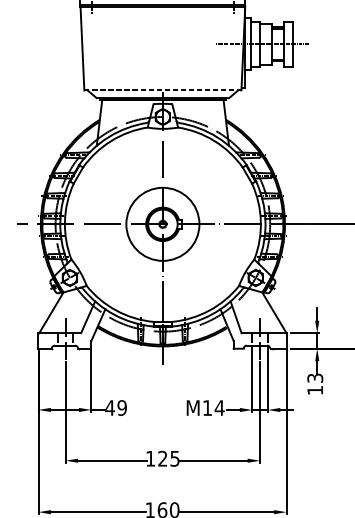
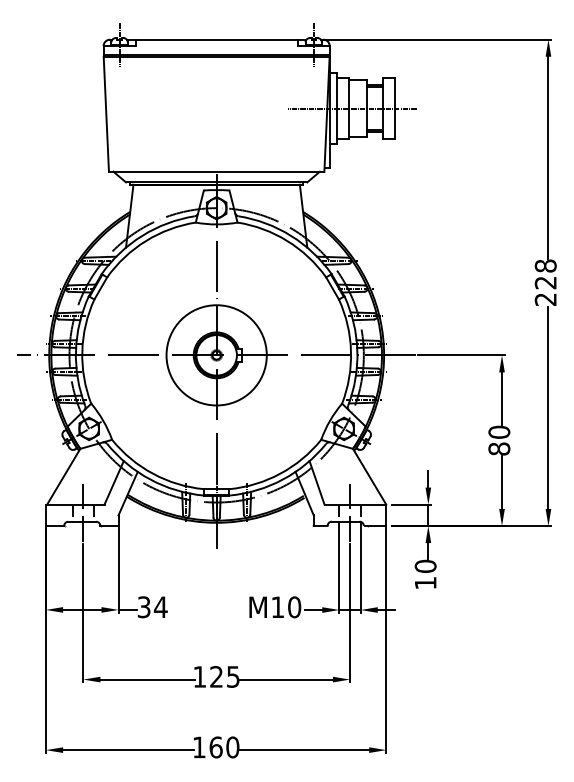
line: (162, 90) -> (216, 171), dashed -> solid
text: (315, 377) -> (425, 565), 13 -> 10
text: (116, 408) -> (152, 607), 49 -> 34
text: (219, 408) -> (294, 607), M14 -> M10

